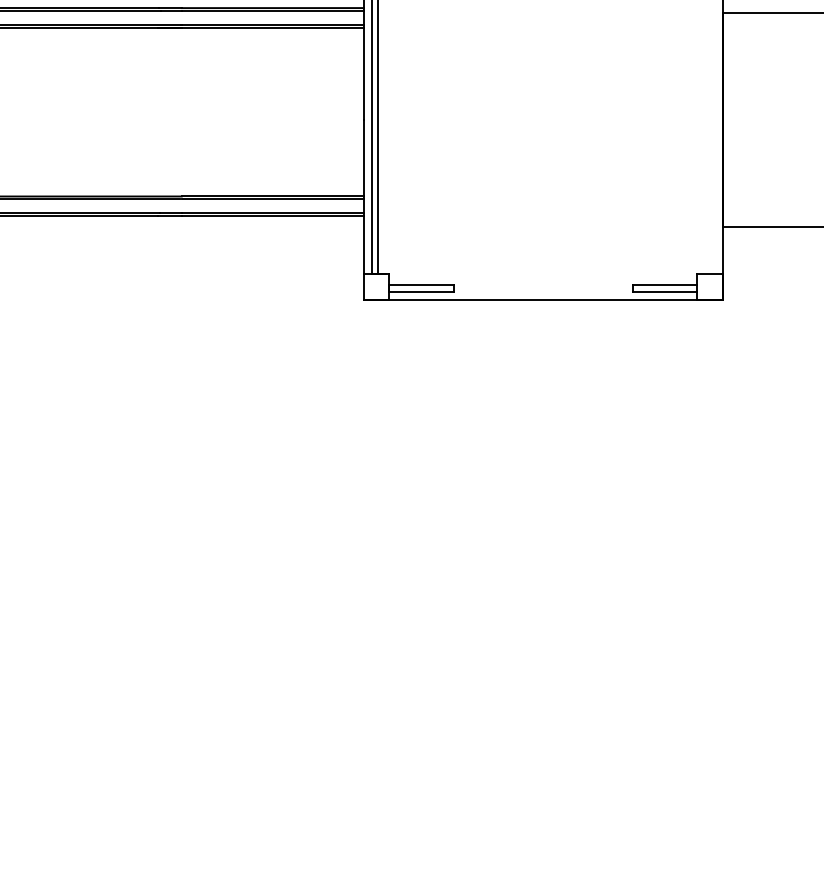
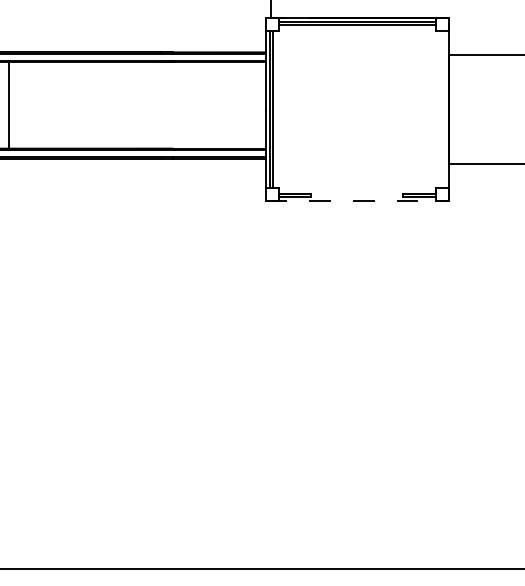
line: (543, 299) -> (357, 201), solid -> dashed

